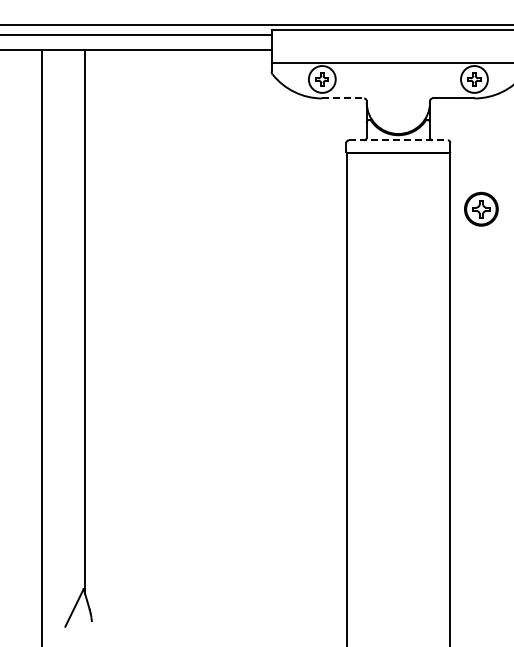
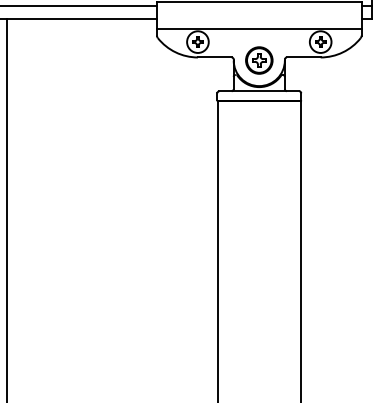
line: (343, 98) -> (215, 57), dashed -> solid
line: (398, 140) -> (259, 91), dashed -> solid
part: (481, 208) -> (259, 59), moved

